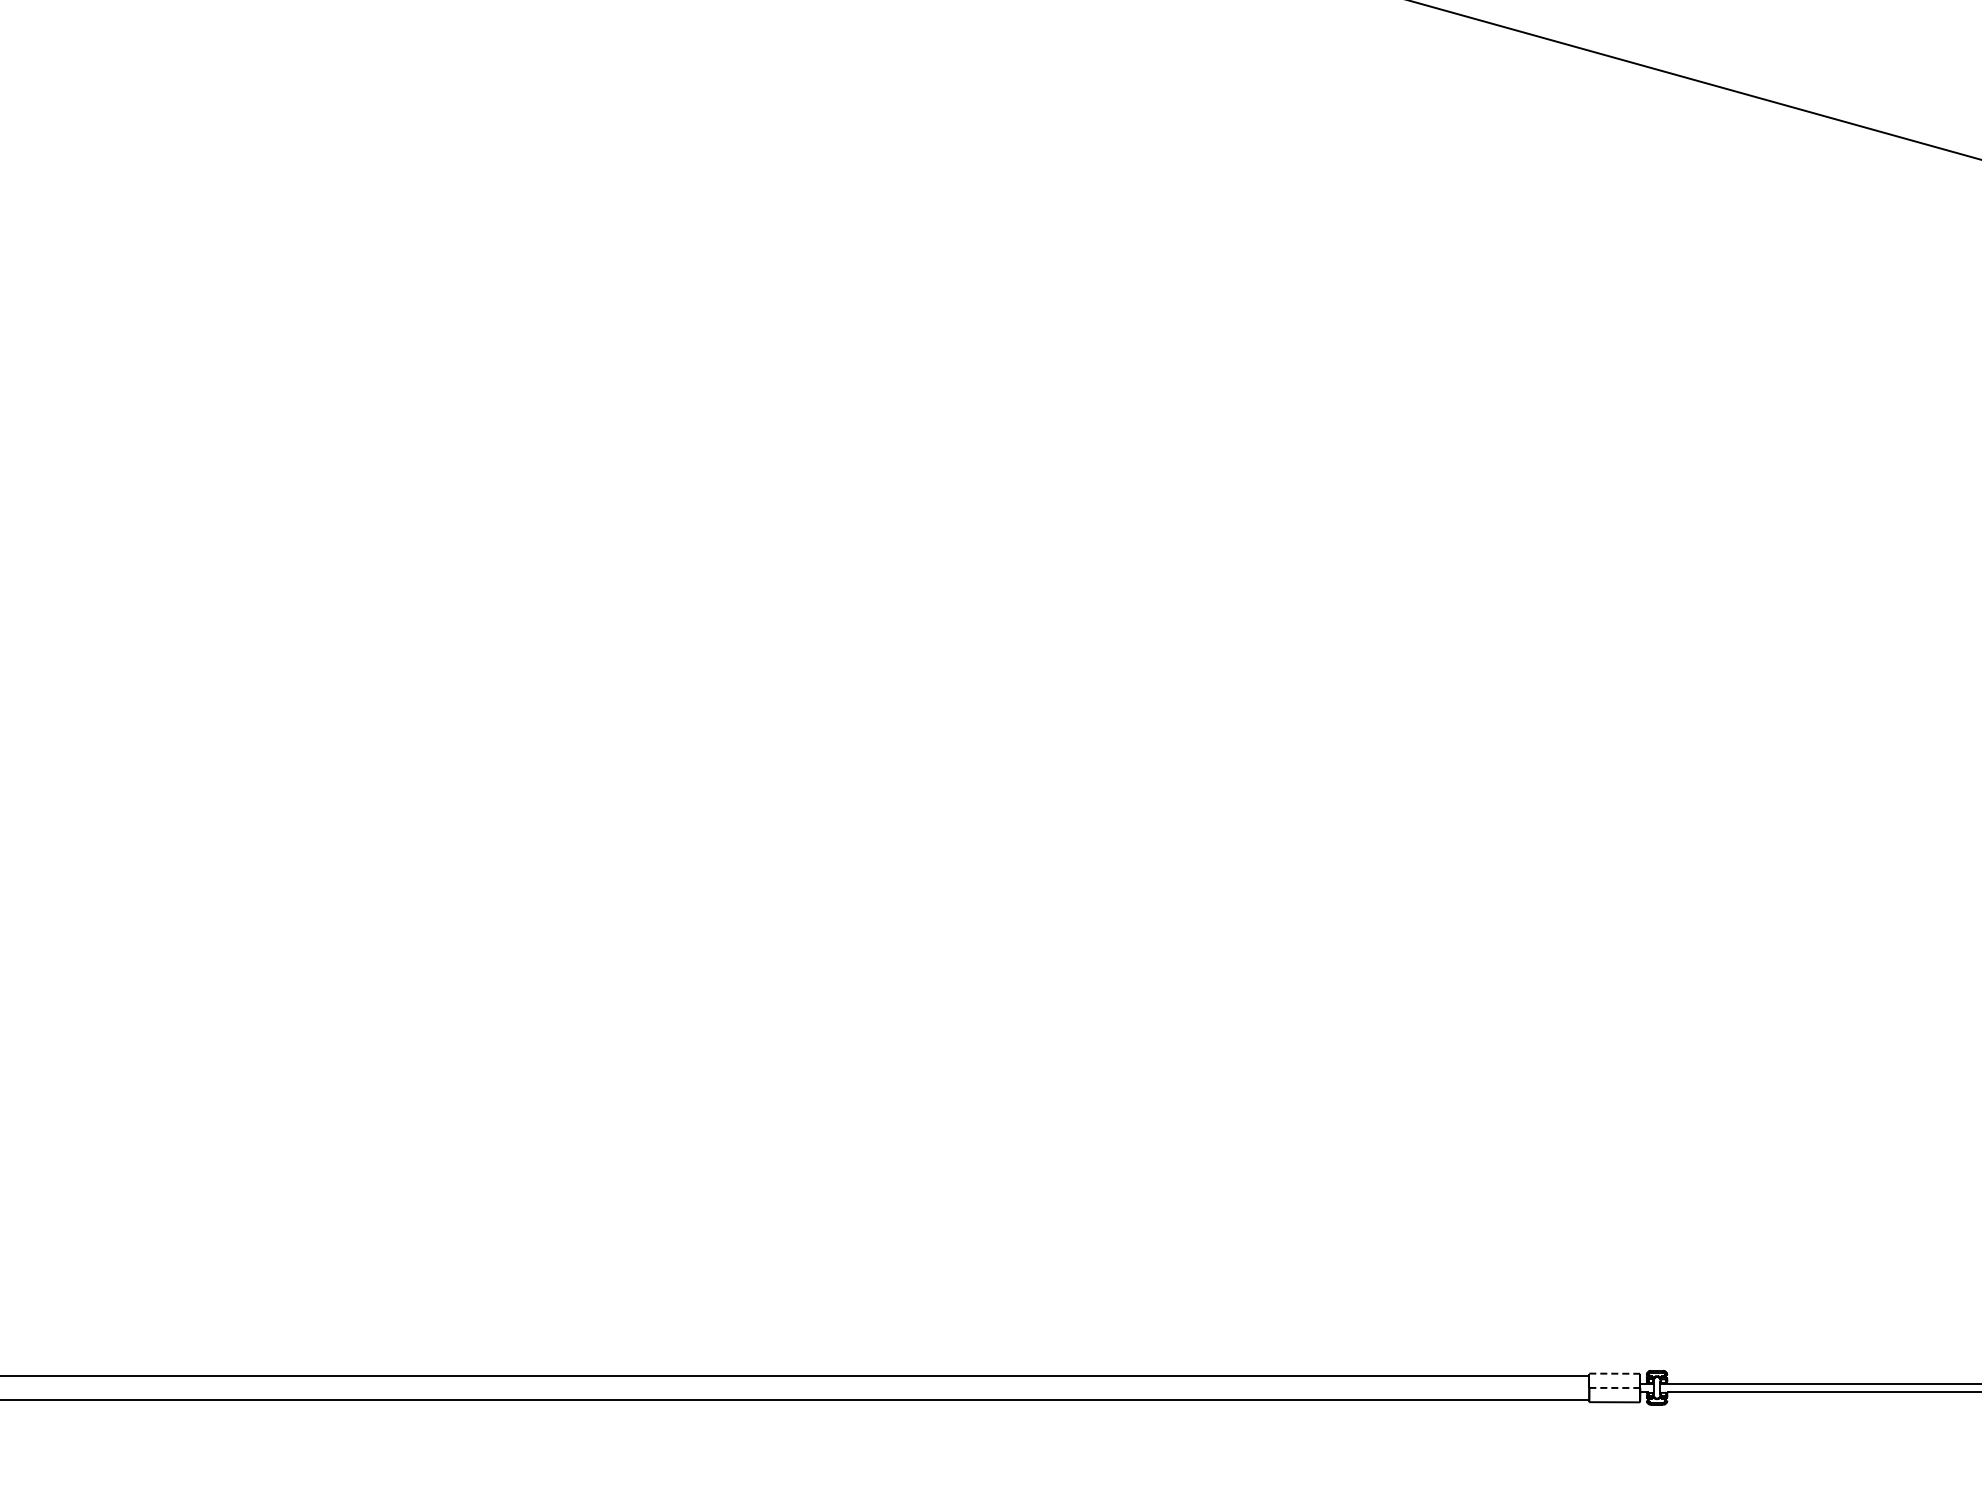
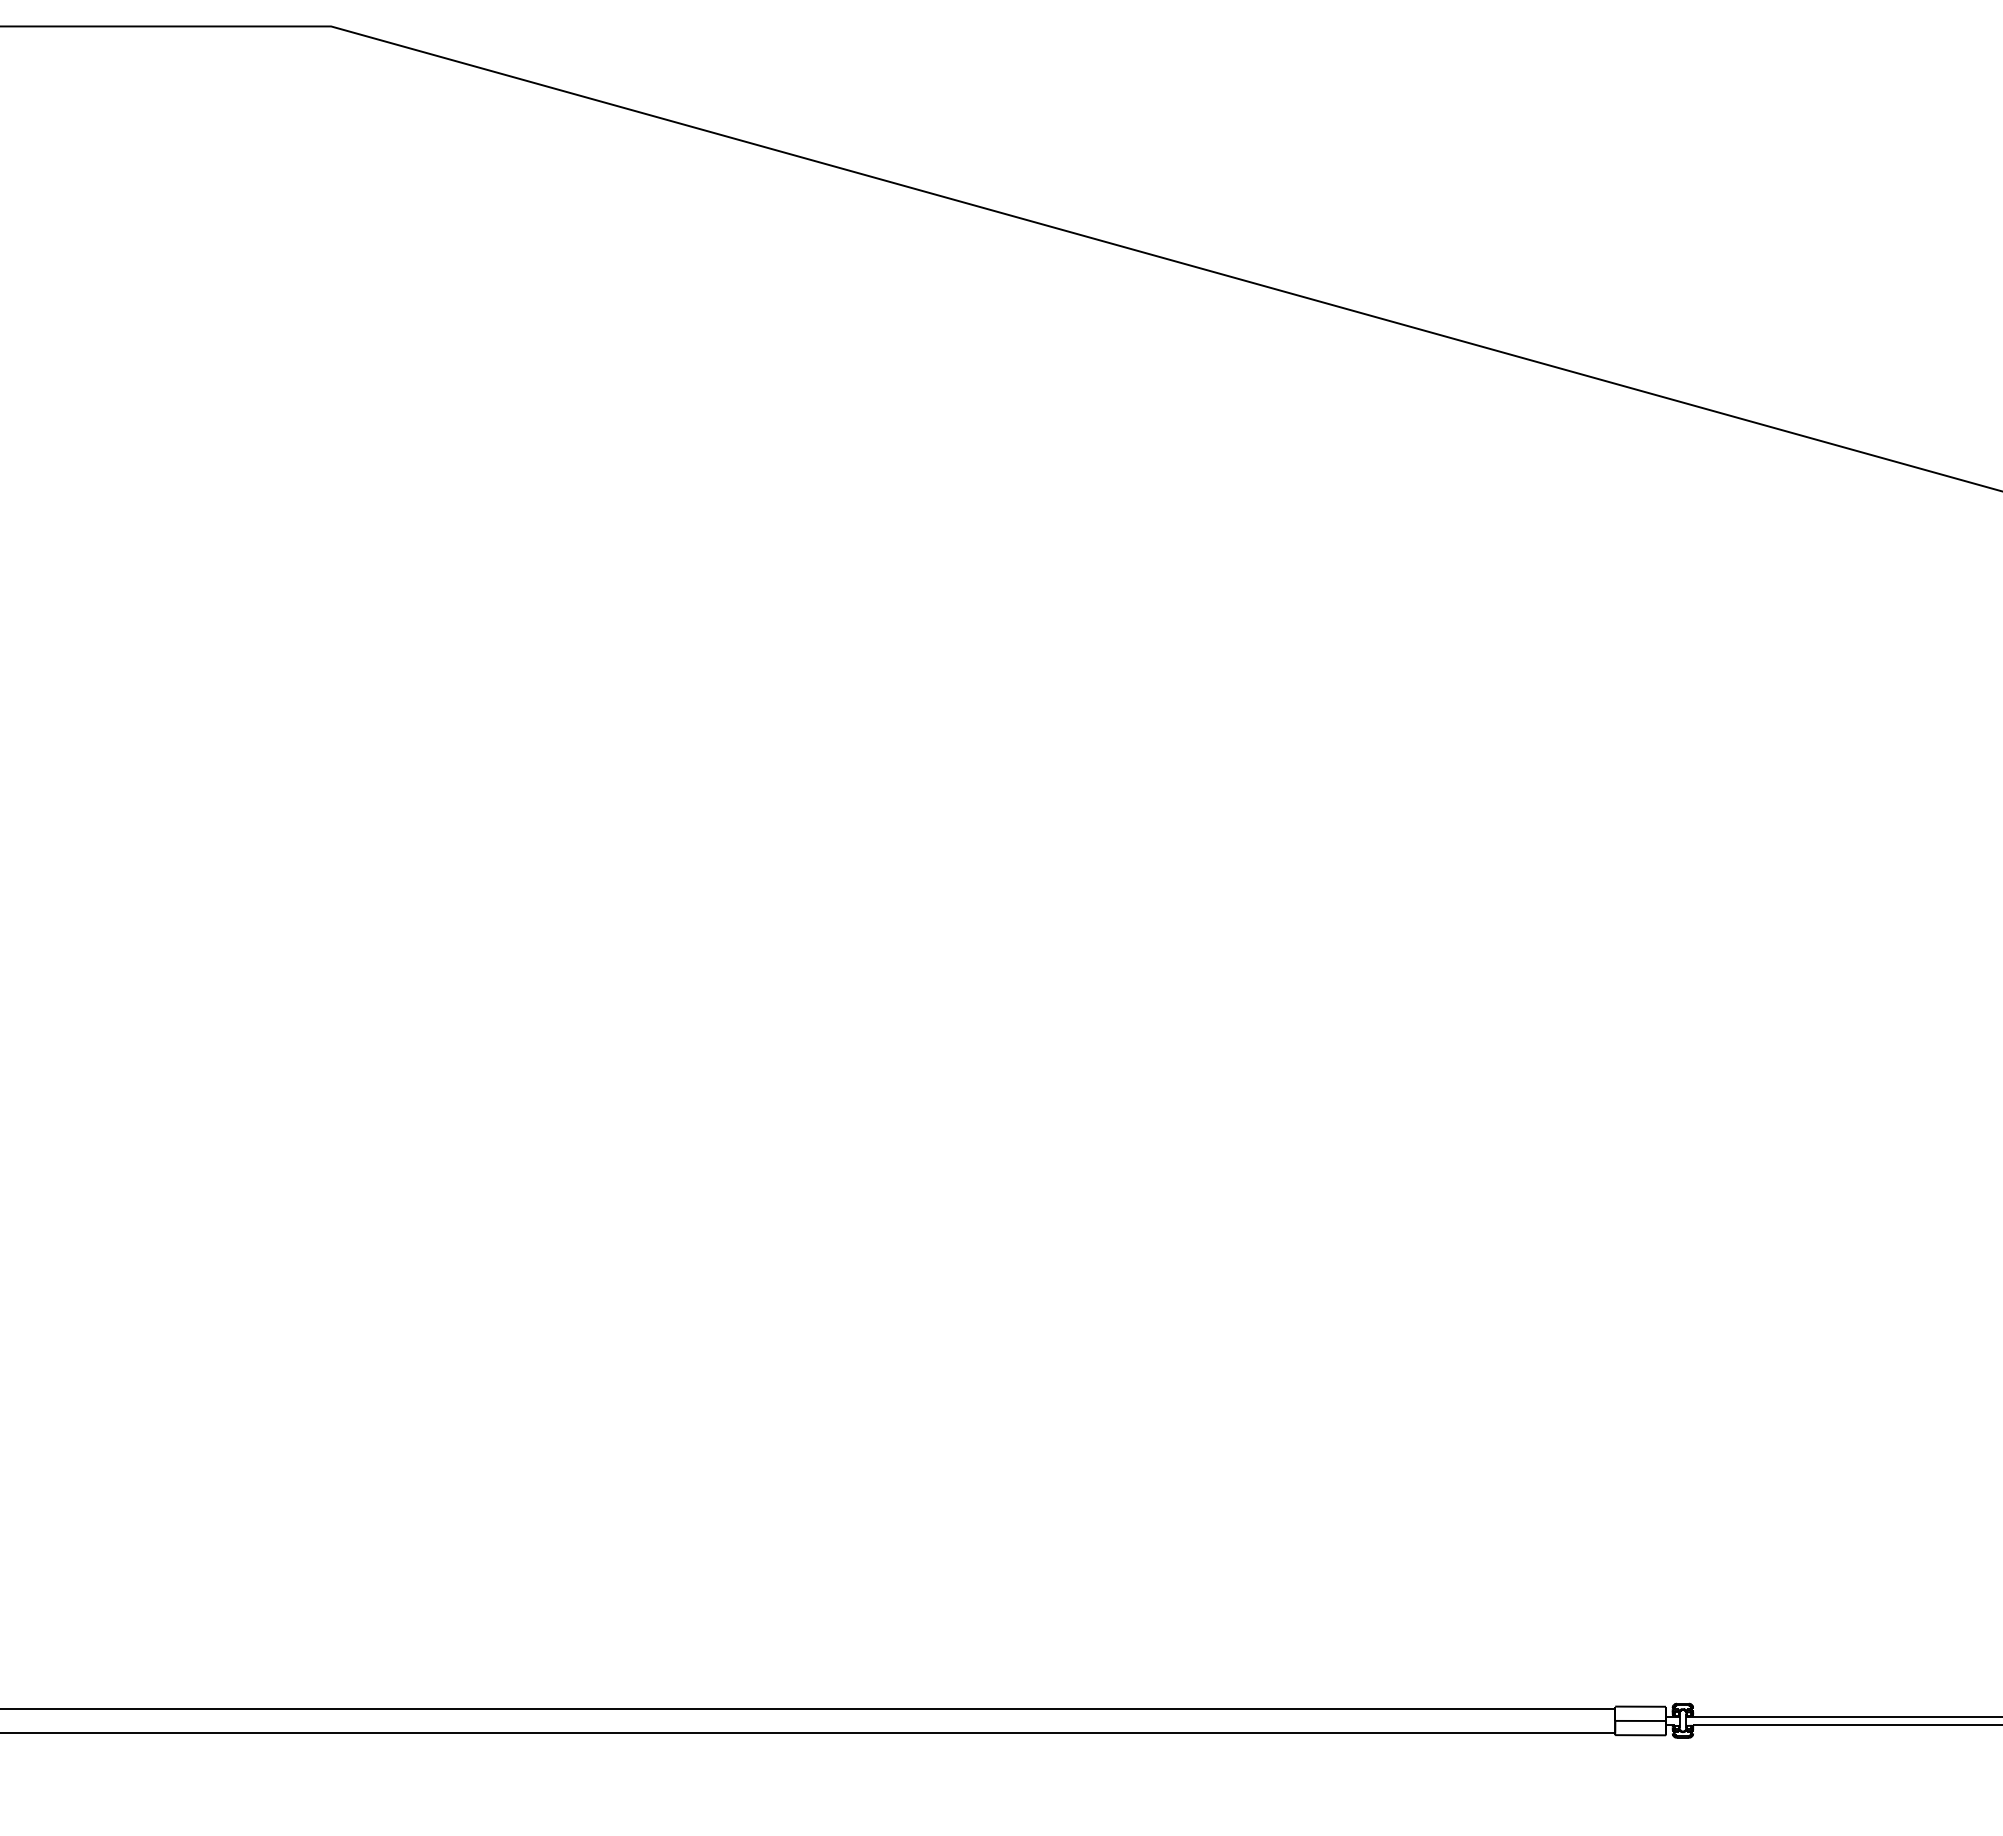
line: (1615, 1373) -> (1641, 1706), dashed -> solid
line: (1615, 1387) -> (1641, 1720), dashed -> solid

